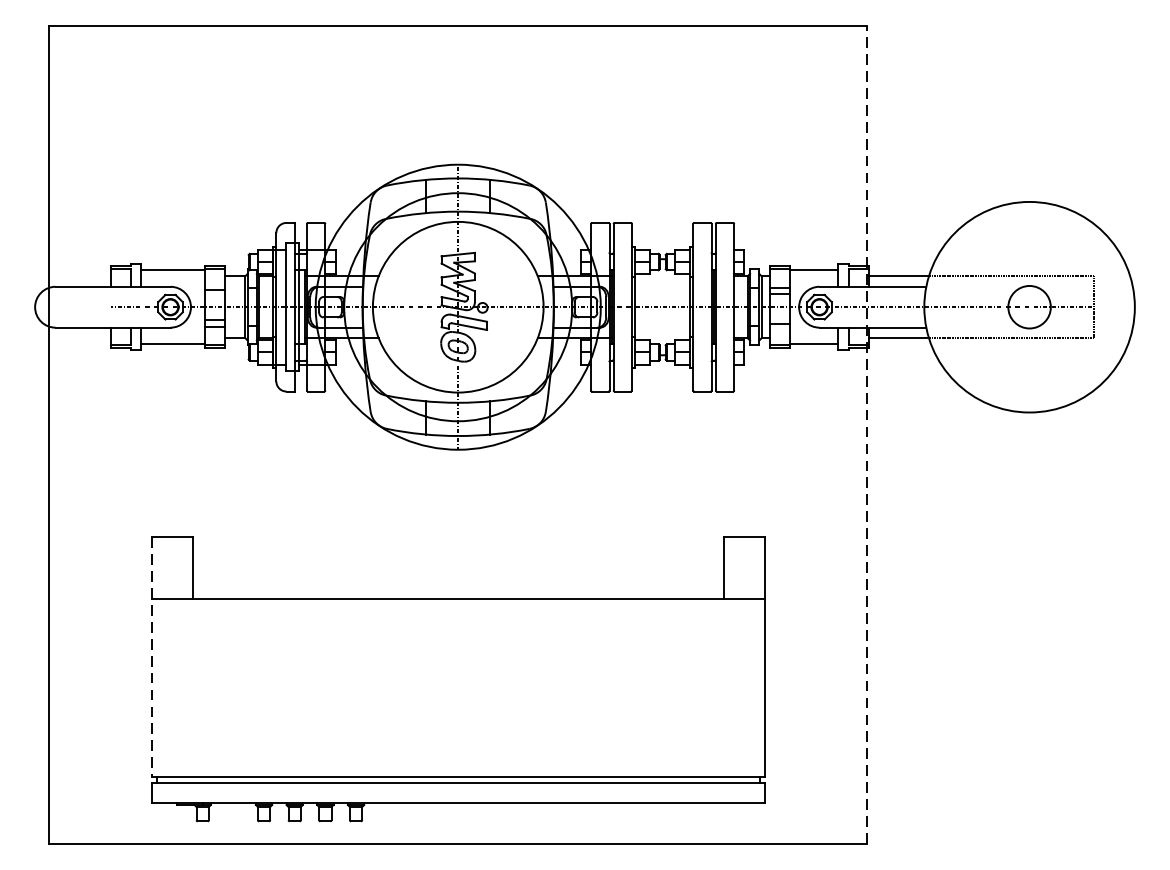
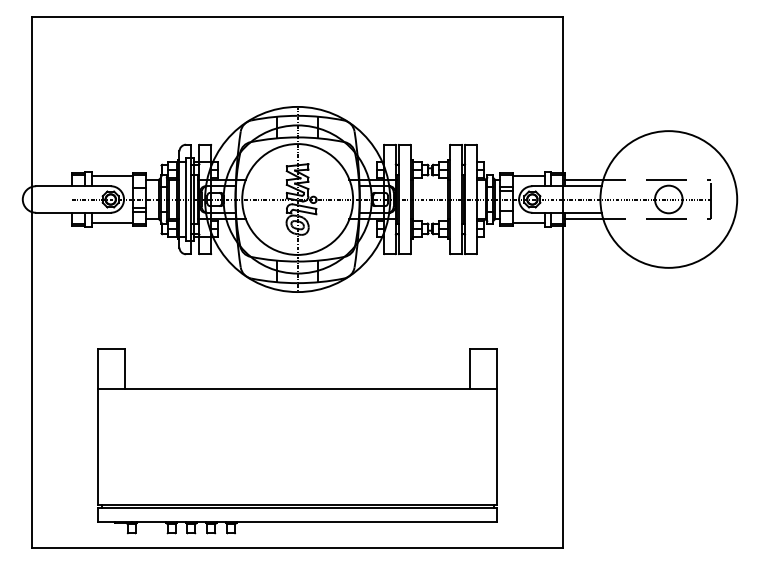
line: (867, 435) -> (563, 282), dashed -> solid
line: (151, 658) -> (98, 427), dashed -> solid

